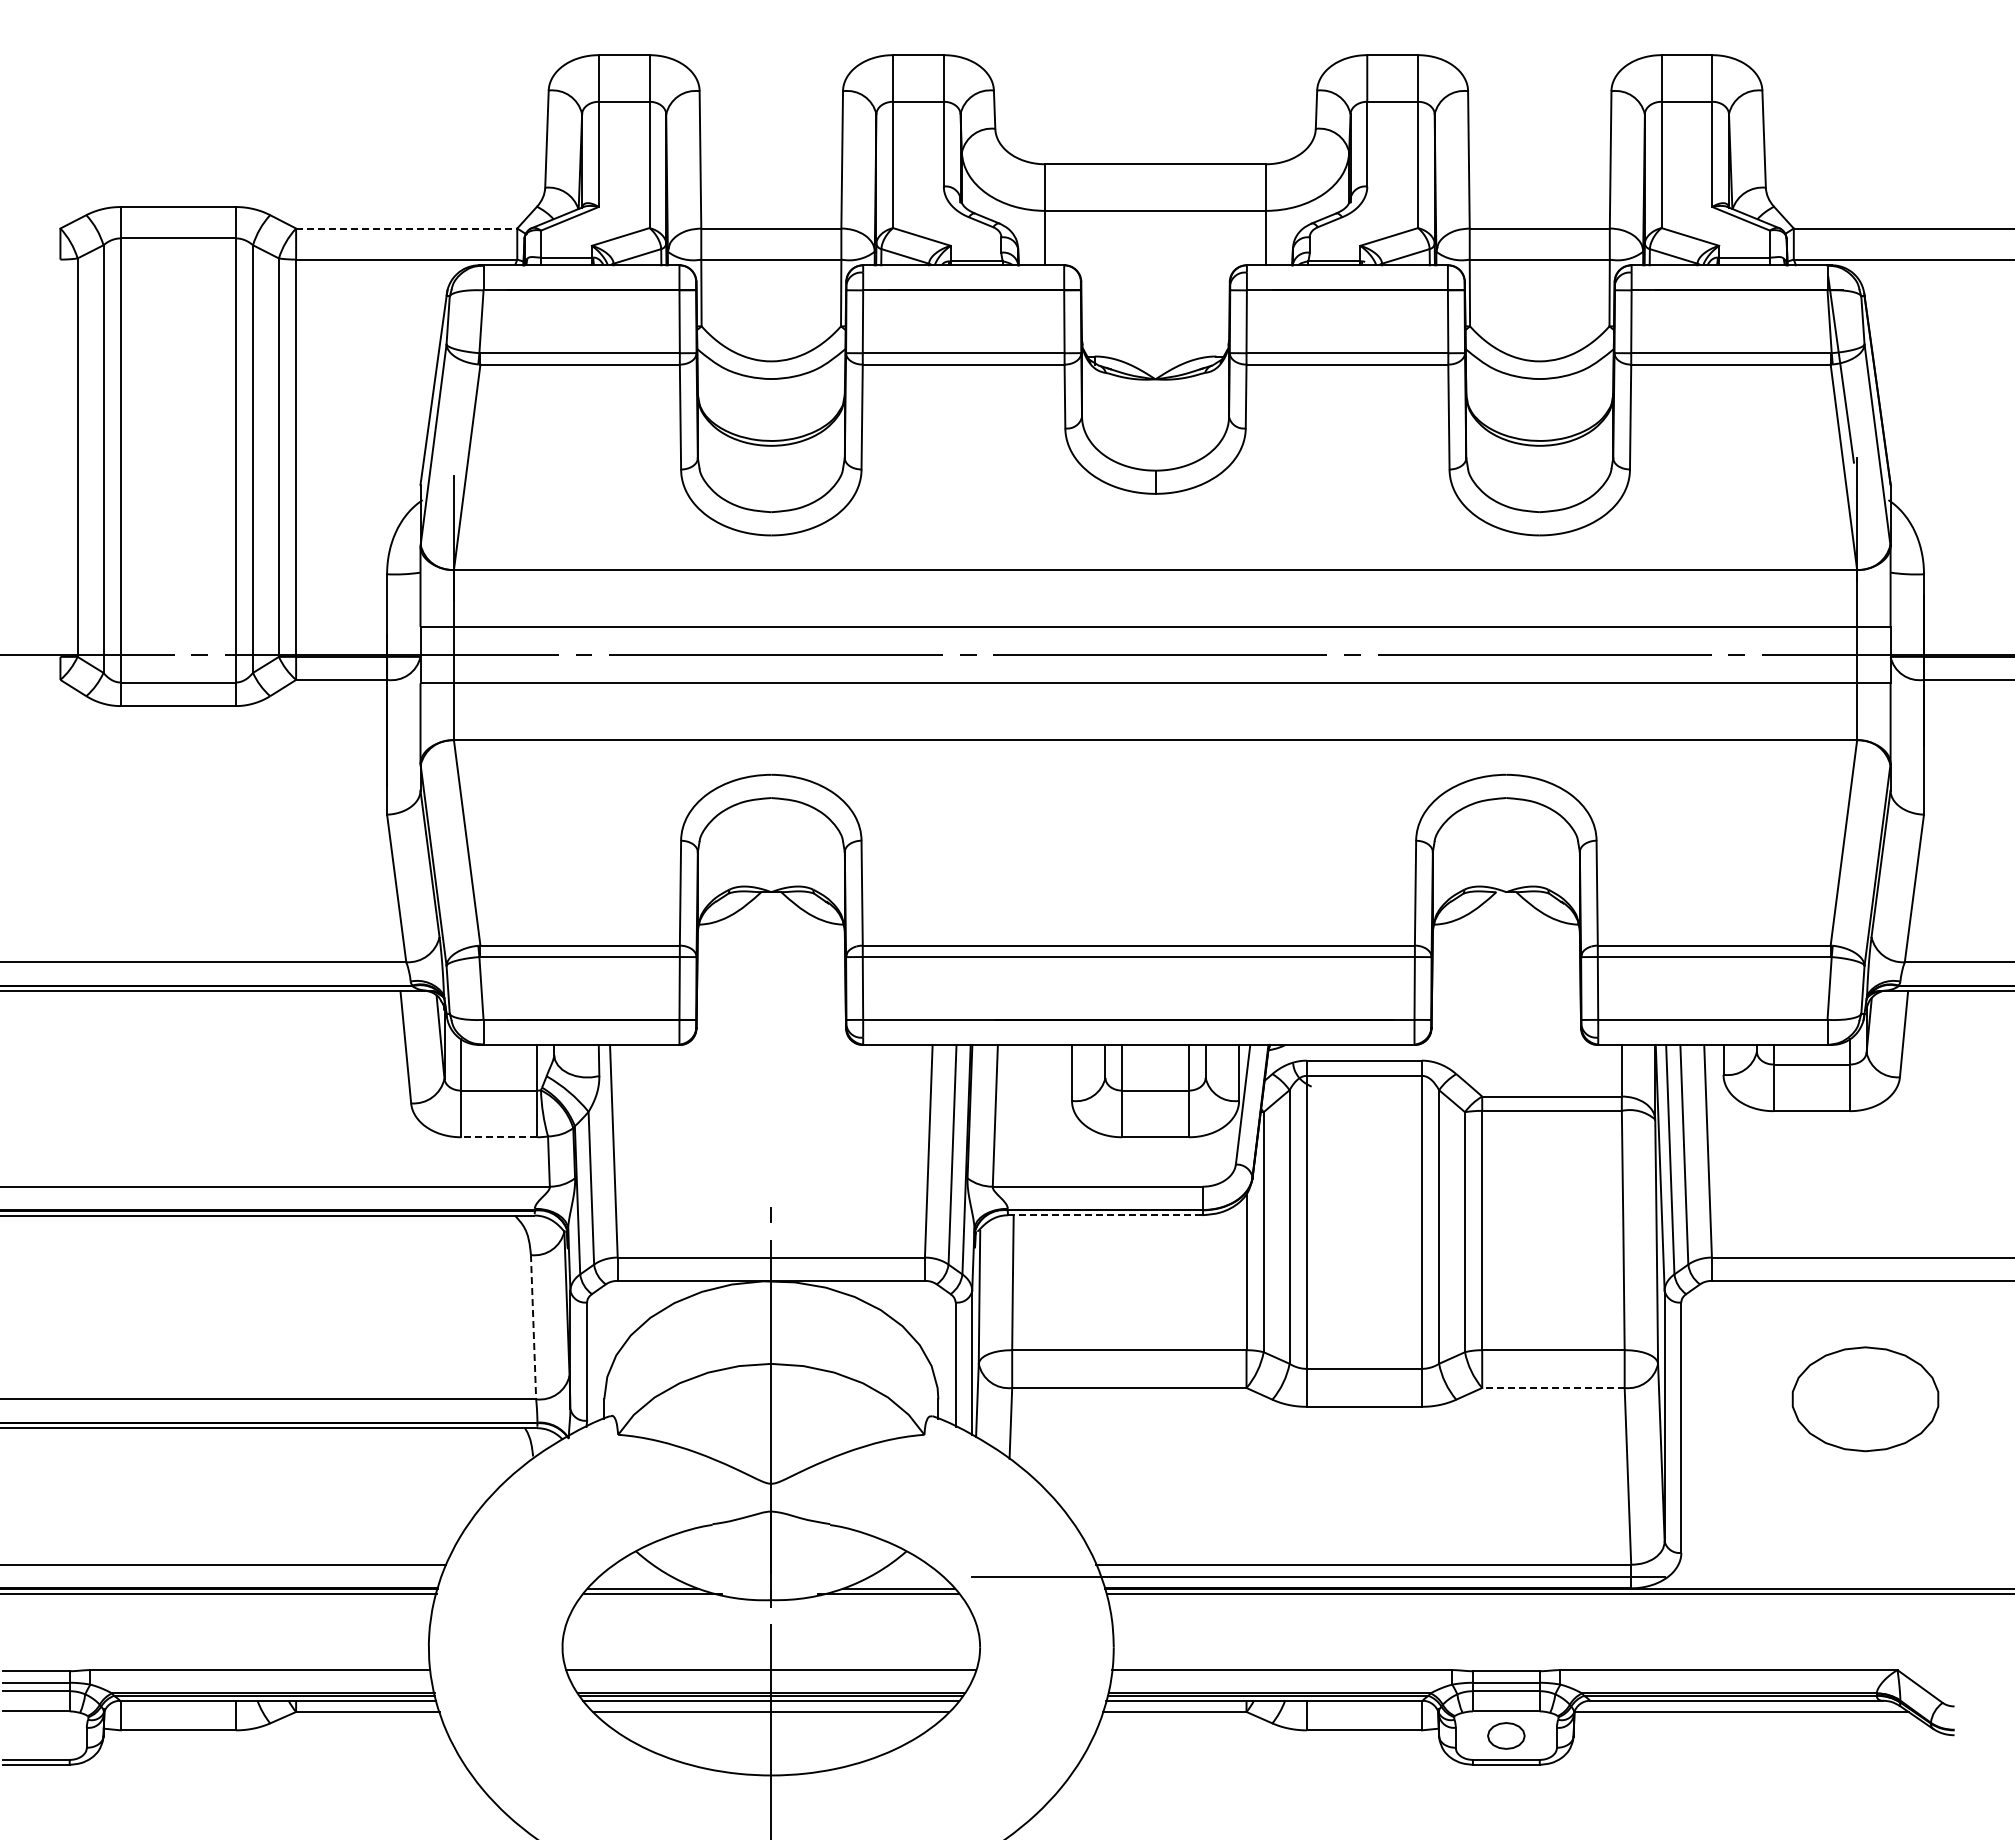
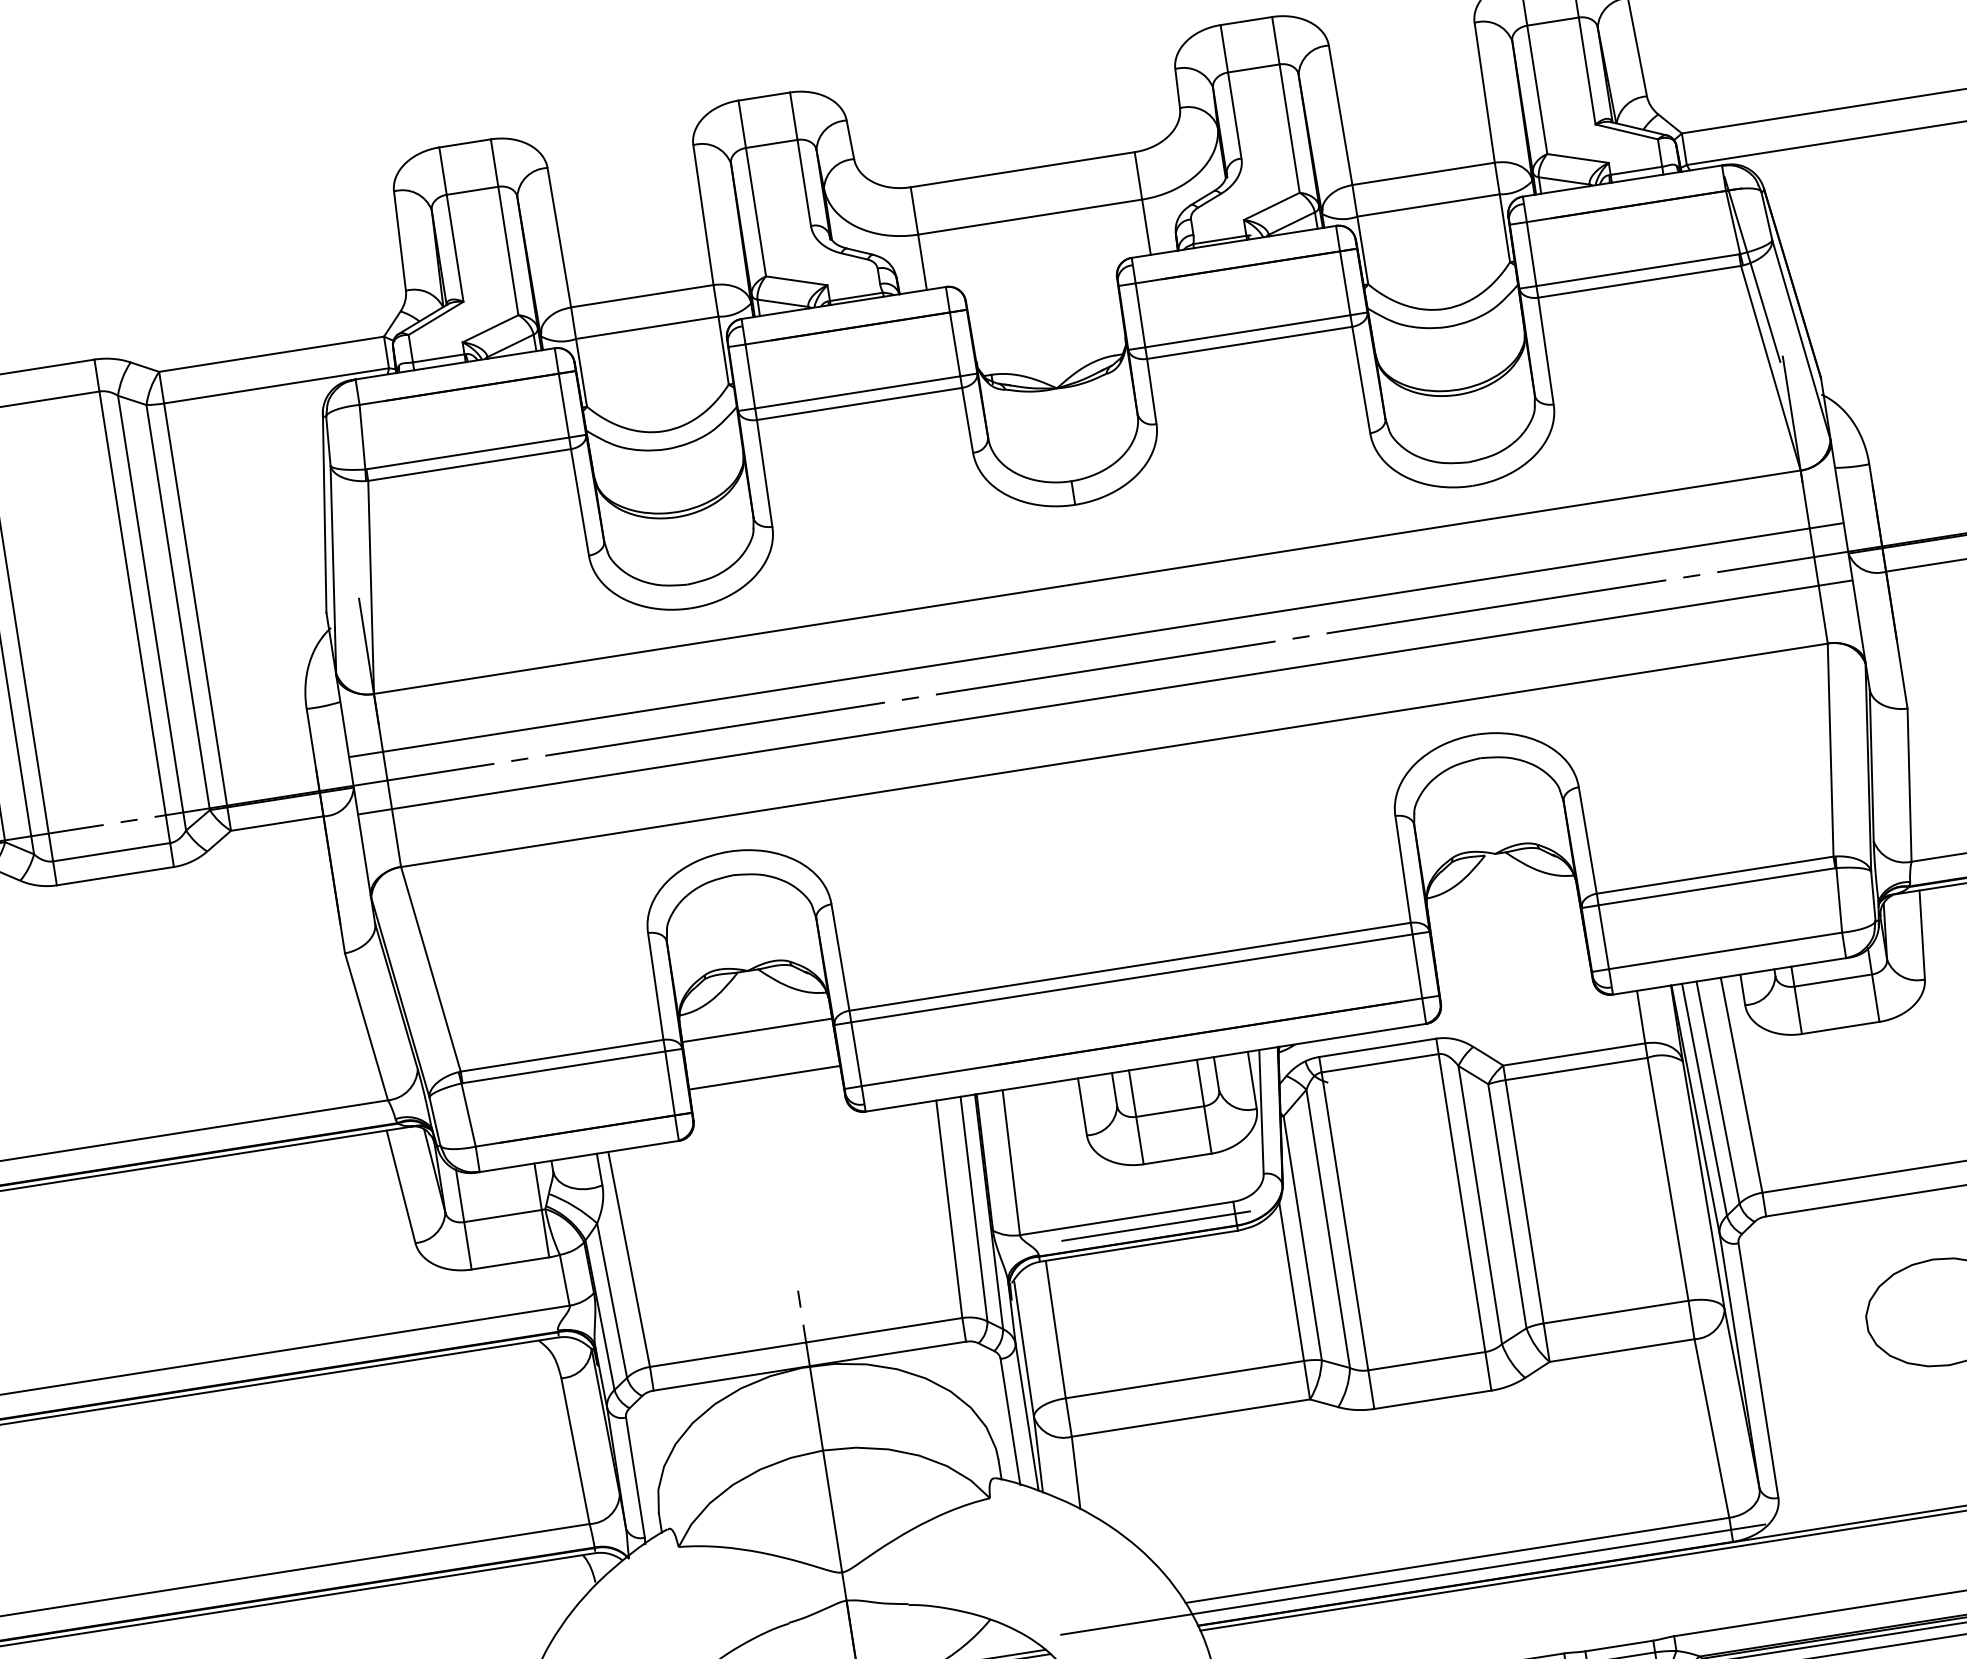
line: (406, 228) -> (271, 354), dashed -> solid
line: (771, 950) -> (757, 1030), added
line: (770, 997) -> (763, 1078), added
line: (498, 1137) -> (509, 1263), dashed -> solid
line: (1124, 1198) -> (1155, 1226), added
line: (1105, 1215) -> (1139, 1246), dashed -> solid
line: (533, 1327) -> (575, 1451), dashed -> solid
line: (1552, 1388) -> (1621, 1351), dashed -> solid

